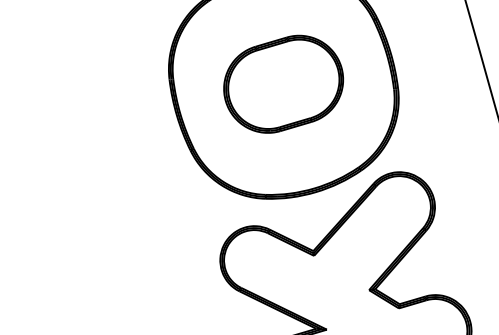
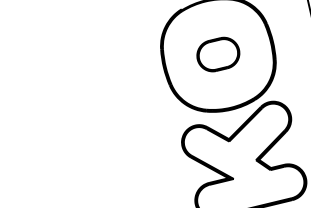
part: (284, 84) -> (218, 54), size x0.7

